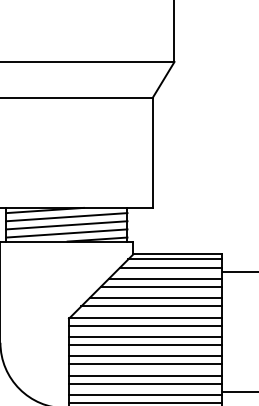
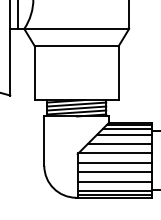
line: (160, 286) -> (122, 138), removed
line: (150, 307) -> (117, 148), removed
line: (144, 325) -> (114, 157), removed
line: (144, 344) -> (114, 166), removed
line: (144, 364) -> (114, 176), removed
line: (144, 383) -> (114, 185), removed

